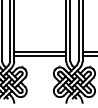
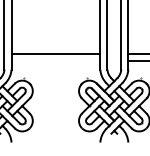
line: (40, 56) -> (56, 61), removed

